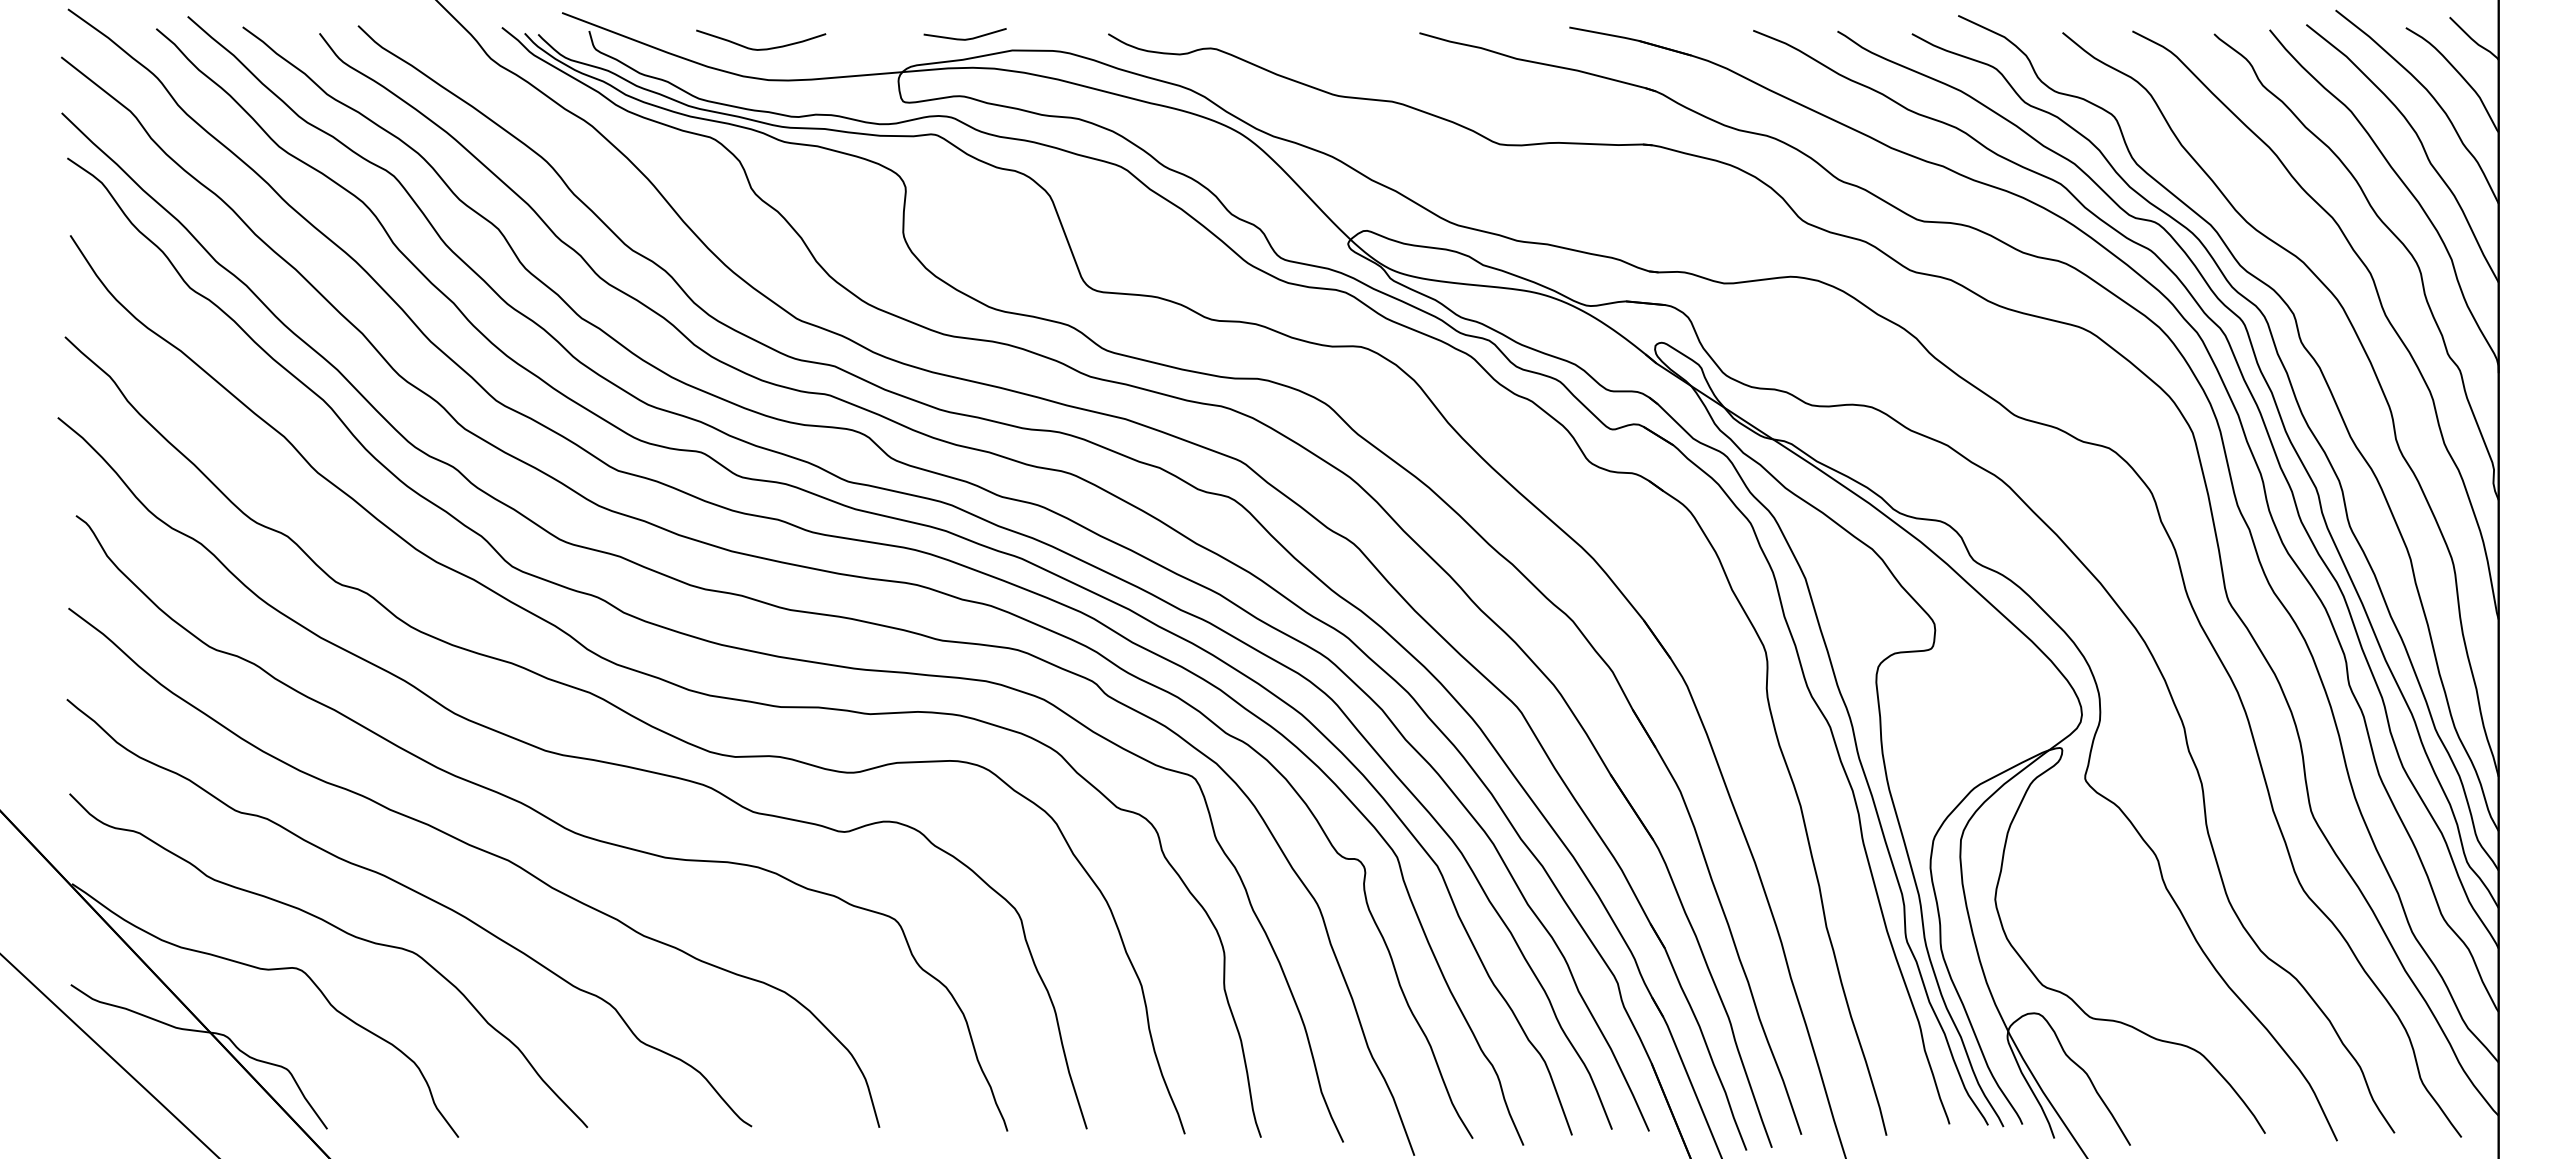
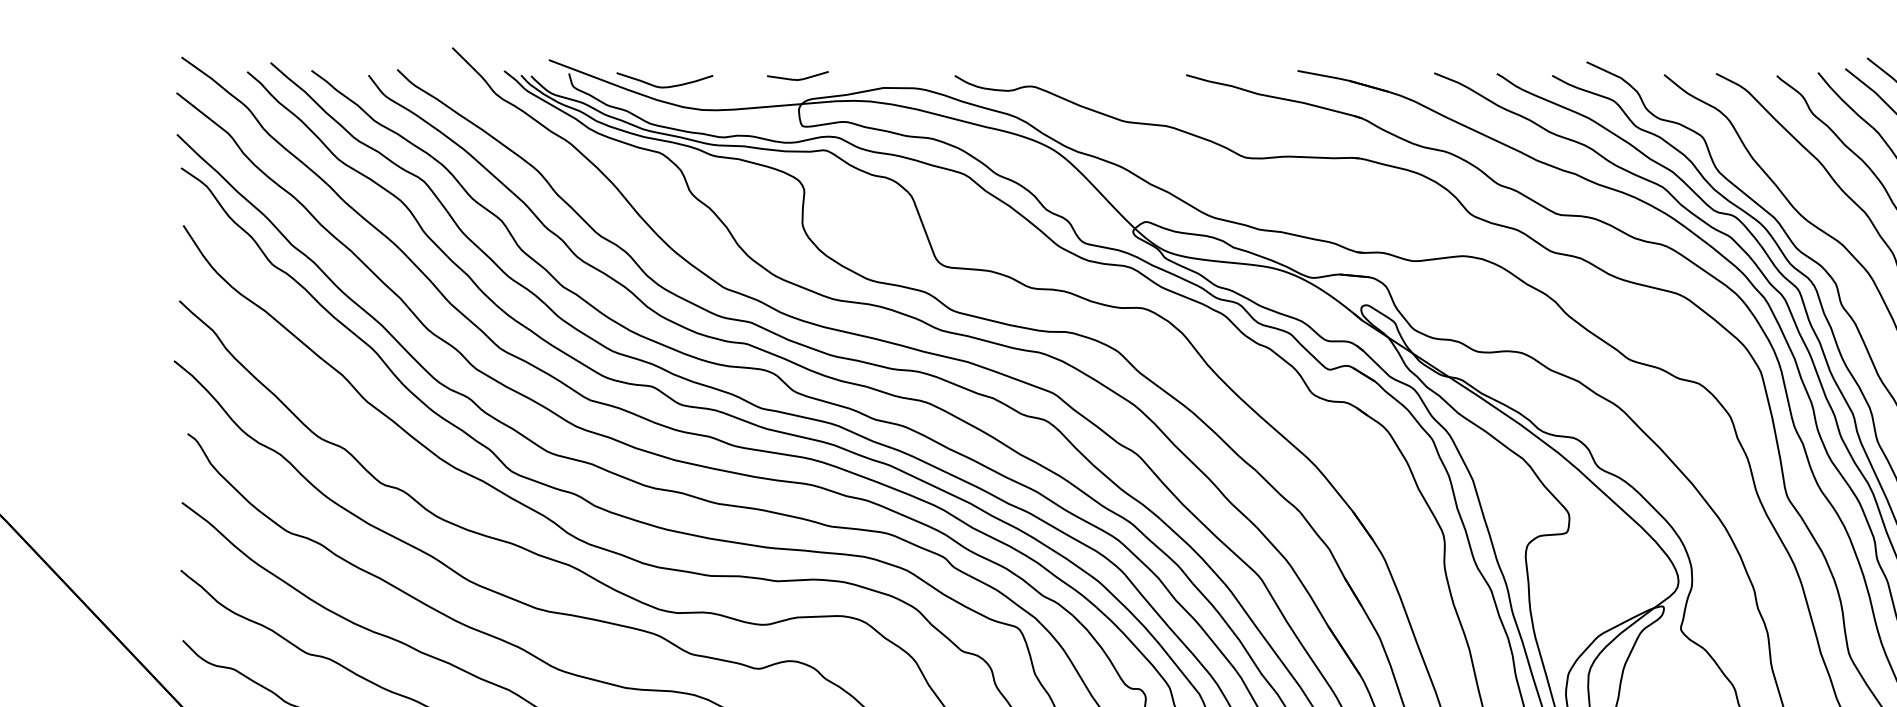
line: (964, 38) -> (797, 79), moved
curve: (761, 48) -> (665, 86), moved

